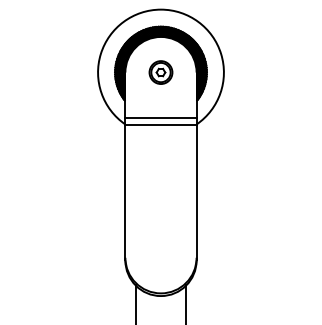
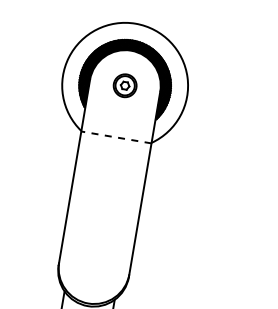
line: (160, 118) -> (117, 130), removed
line: (161, 124) -> (116, 137), solid -> dashed

